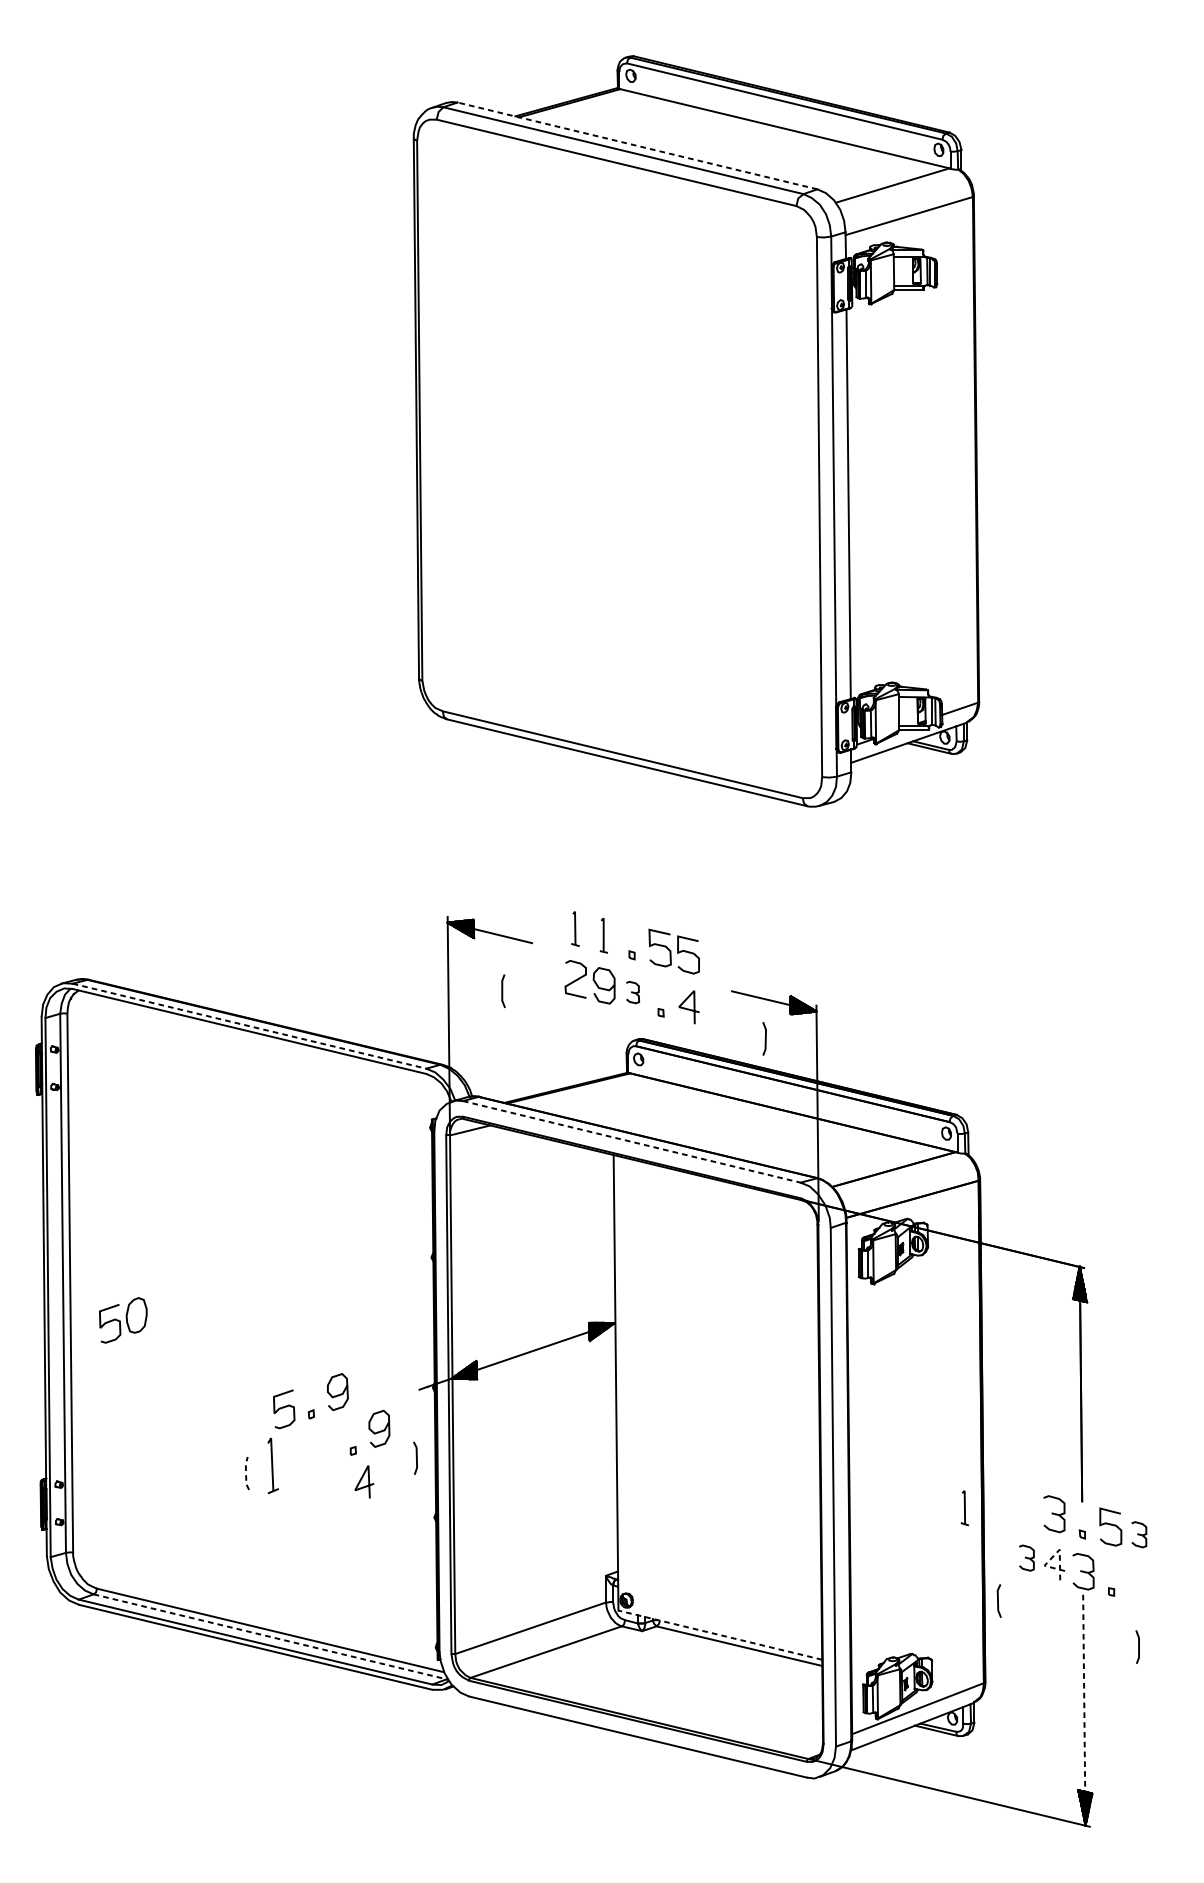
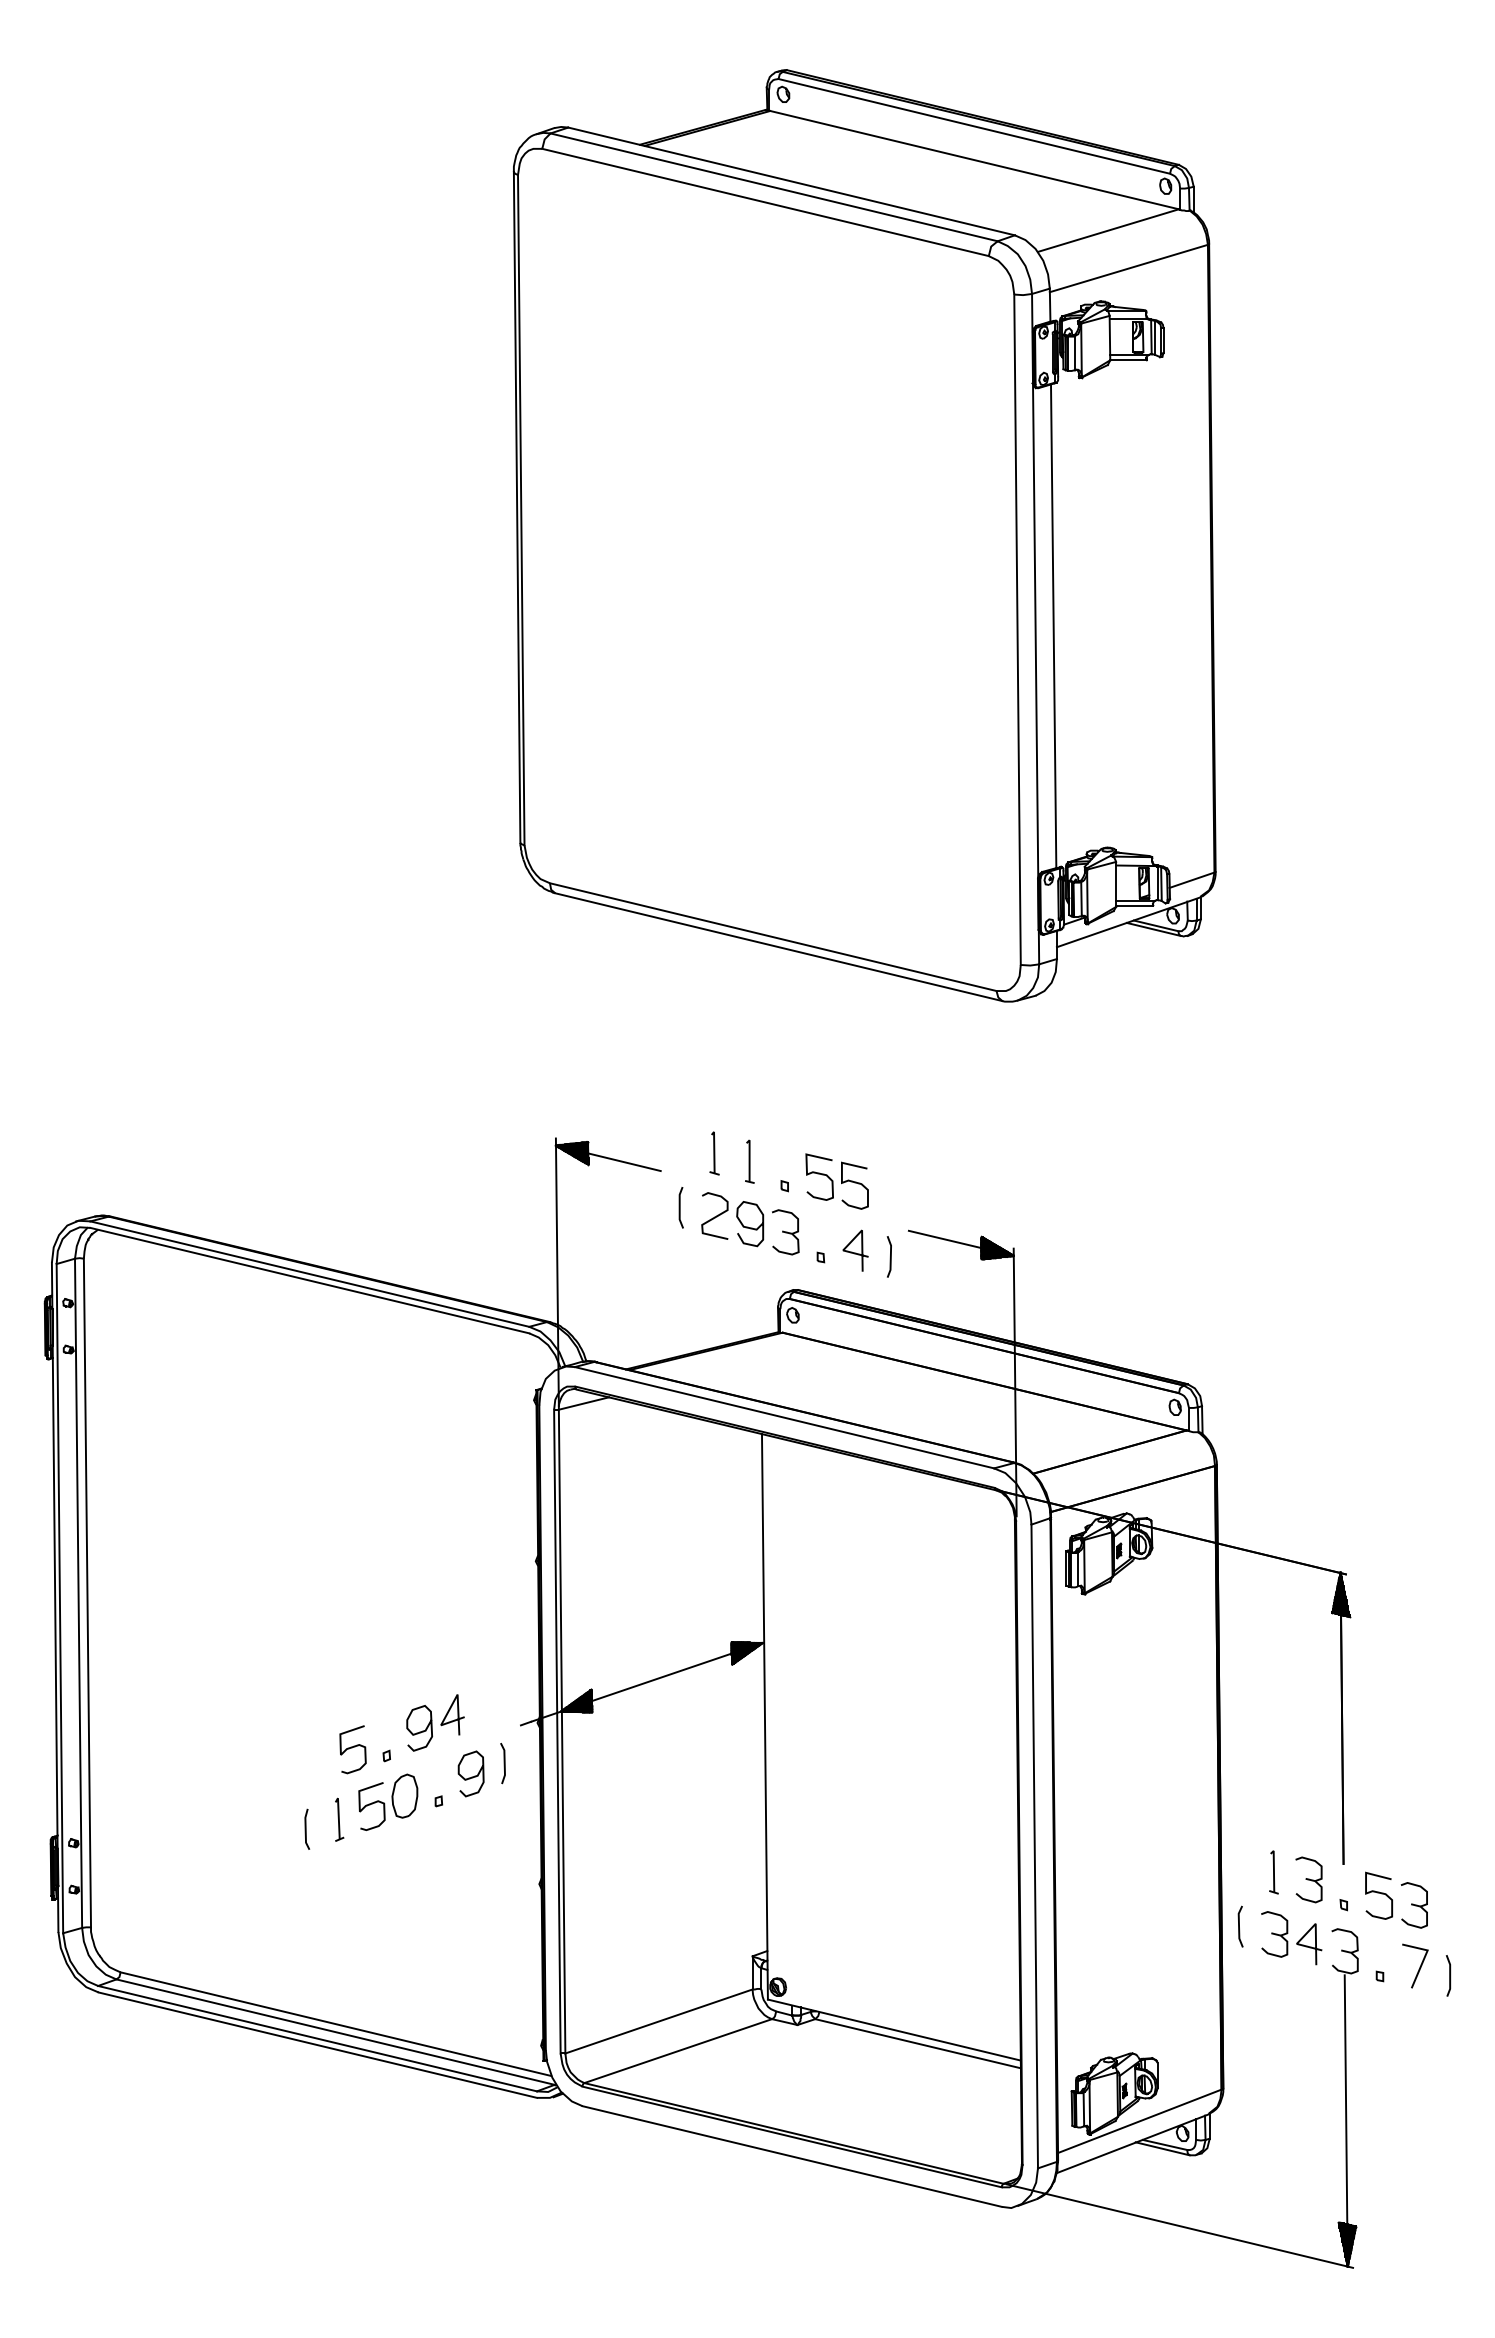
line: (637, 145) -> (791, 181), dashed -> solid
line: (502, 991) -> (680, 1207), moved
part: (632, 992) -> (785, 1232), size x1.67
line: (249, 1026) -> (309, 1274), dashed -> solid
line: (764, 1039) -> (889, 1257), moved
line: (631, 1141) -> (784, 1417), dashed -> solid
part: (123, 1319) -> (388, 1801), moved
line: (415, 1458) -> (503, 1763), moved
part: (273, 1465) -> (339, 1819), size x0.62
line: (245, 1472) -> (305, 1828), dashed -> solid
line: (361, 1480) -> (448, 1713), moved
part: (964, 1508) -> (1273, 1872), moved
part: (1138, 1534) -> (1413, 1905), size x1.43
line: (1056, 1553) -> (1311, 1928), dashed -> solid
part: (1026, 1558) -> (1274, 1934), size x1.43
line: (1143, 1583) -> (1419, 1966), added
line: (998, 1600) -> (1239, 1926), moved
line: (719, 1634) -> (893, 2029), dashed -> solid
line: (270, 1637) -> (336, 2032), dashed -> solid
line: (1138, 1646) -> (1449, 1975), moved
line: (1084, 1708) -> (1346, 2120), dashed -> solid

